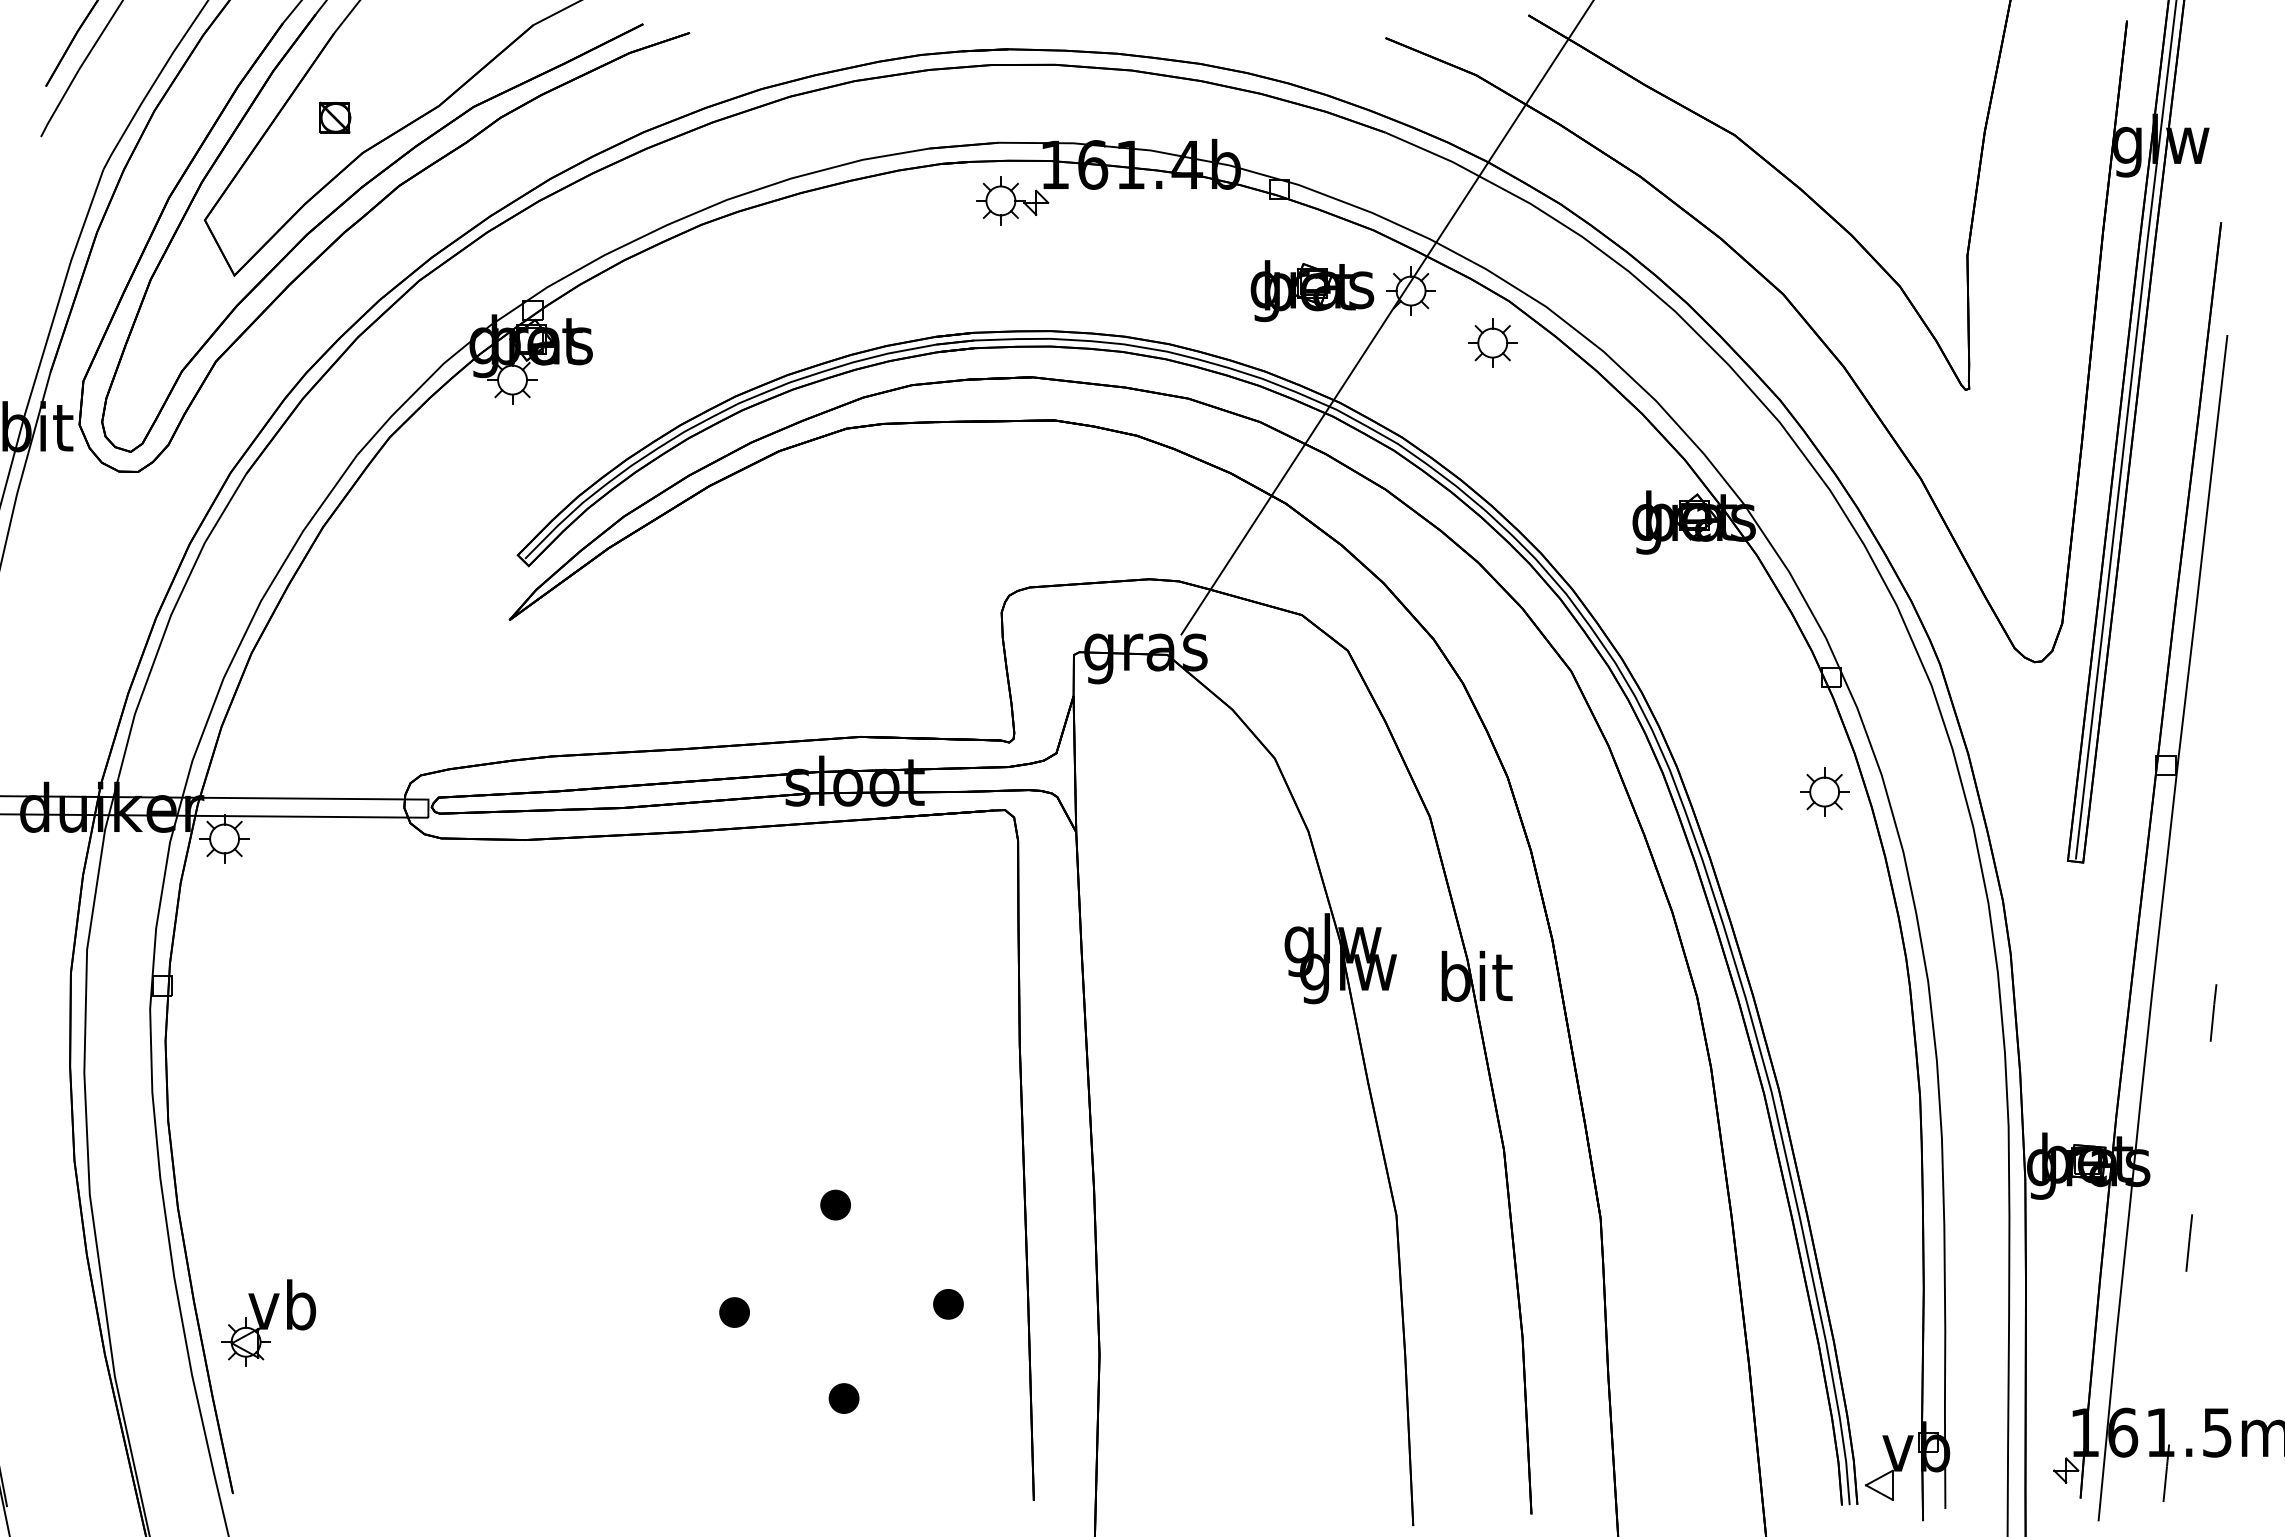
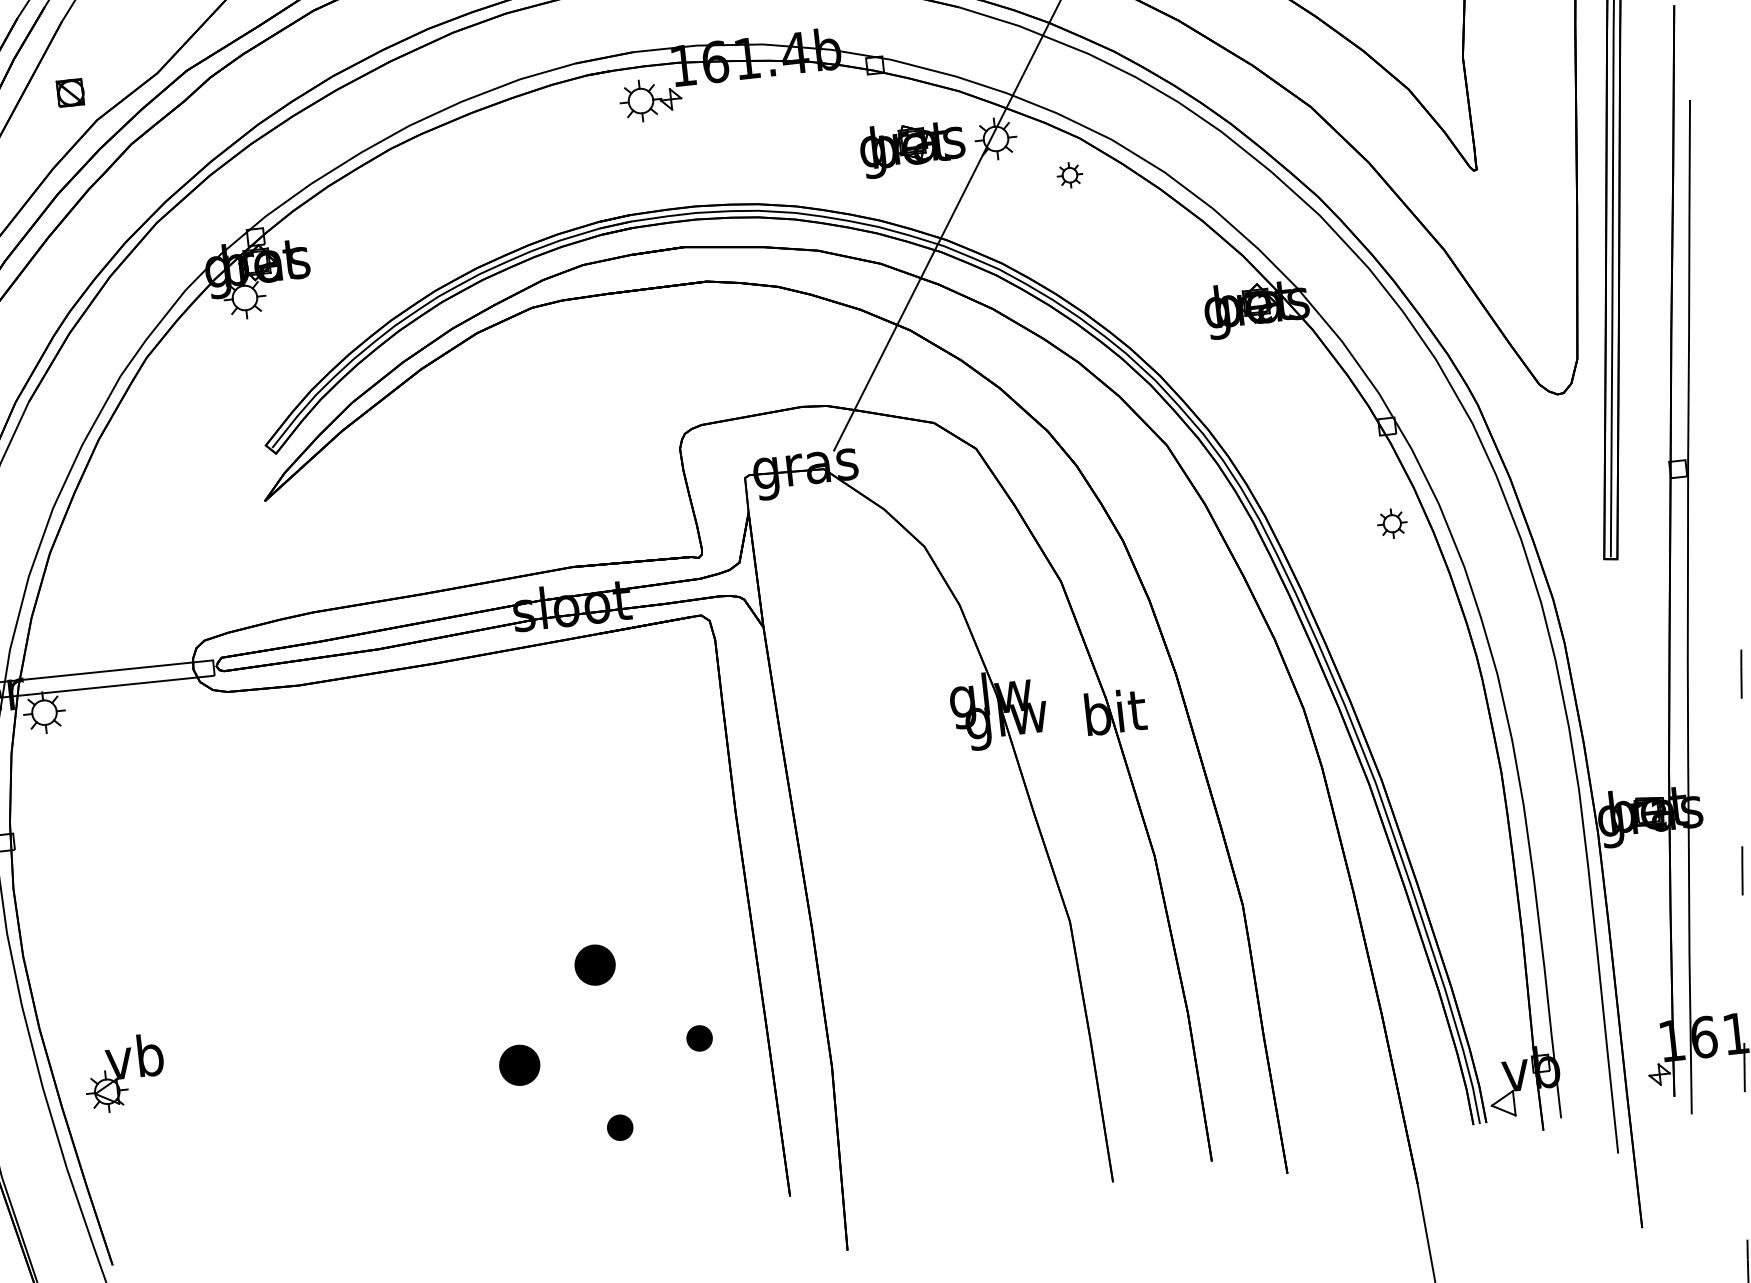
part: (1492, 342) -> (1069, 174), size x0.6
part: (1824, 791) -> (1392, 523), size x0.7
part: (835, 1204) -> (594, 964), size x1.6
part: (734, 1312) -> (519, 1065), size x1.6
part: (268, 1322) -> (124, 1072), moved

